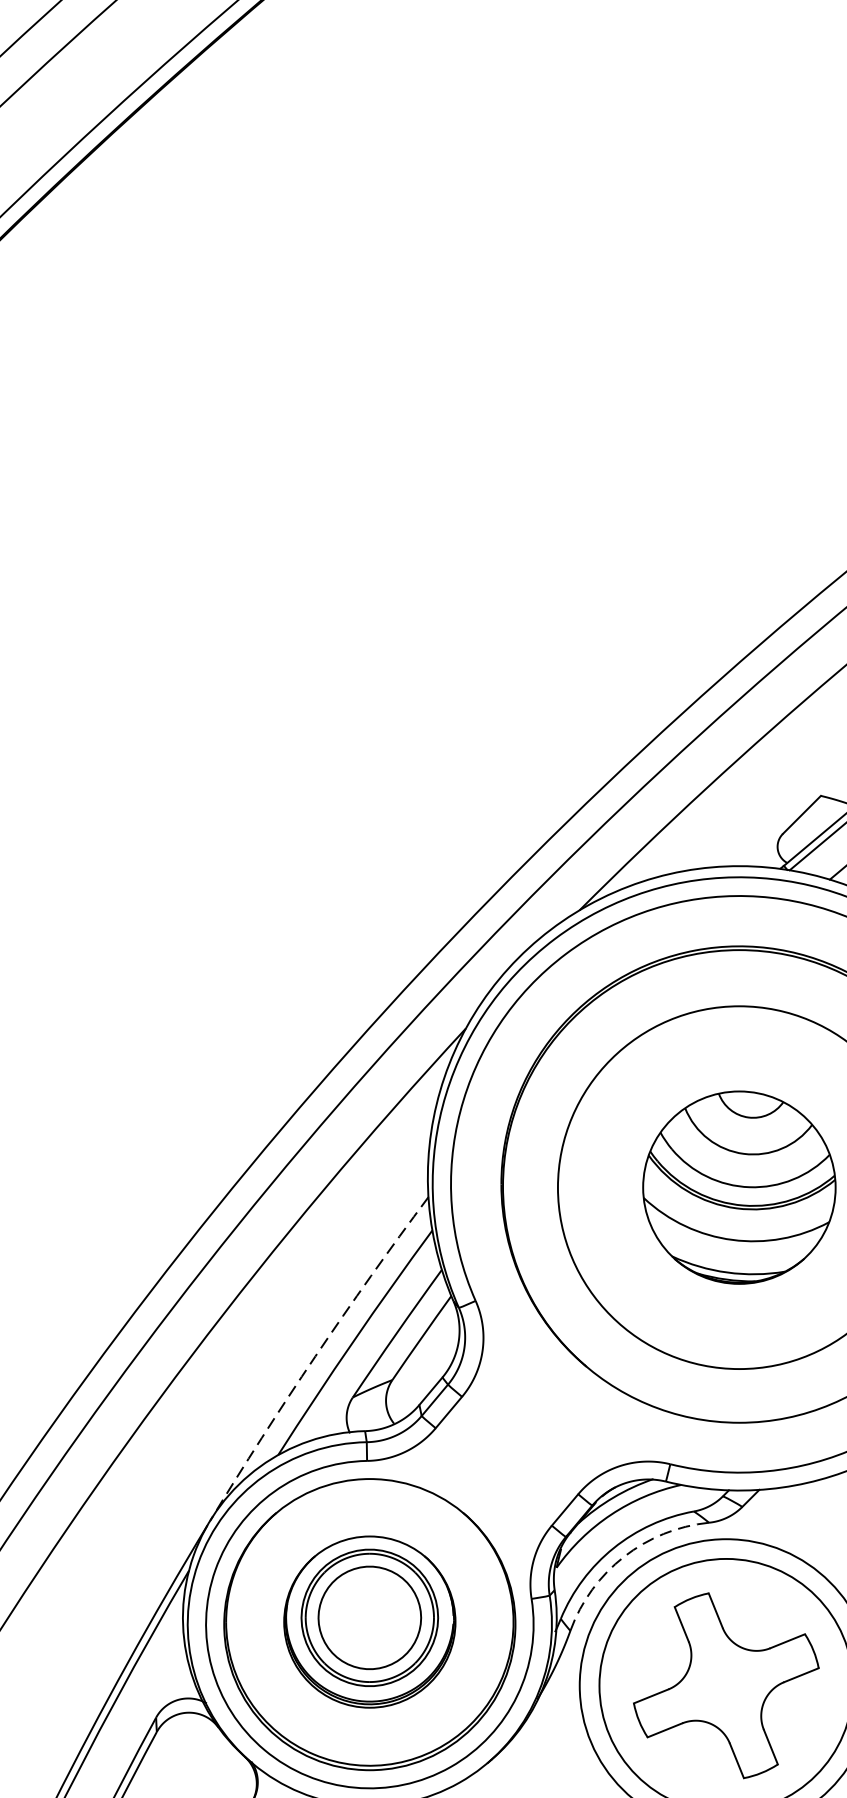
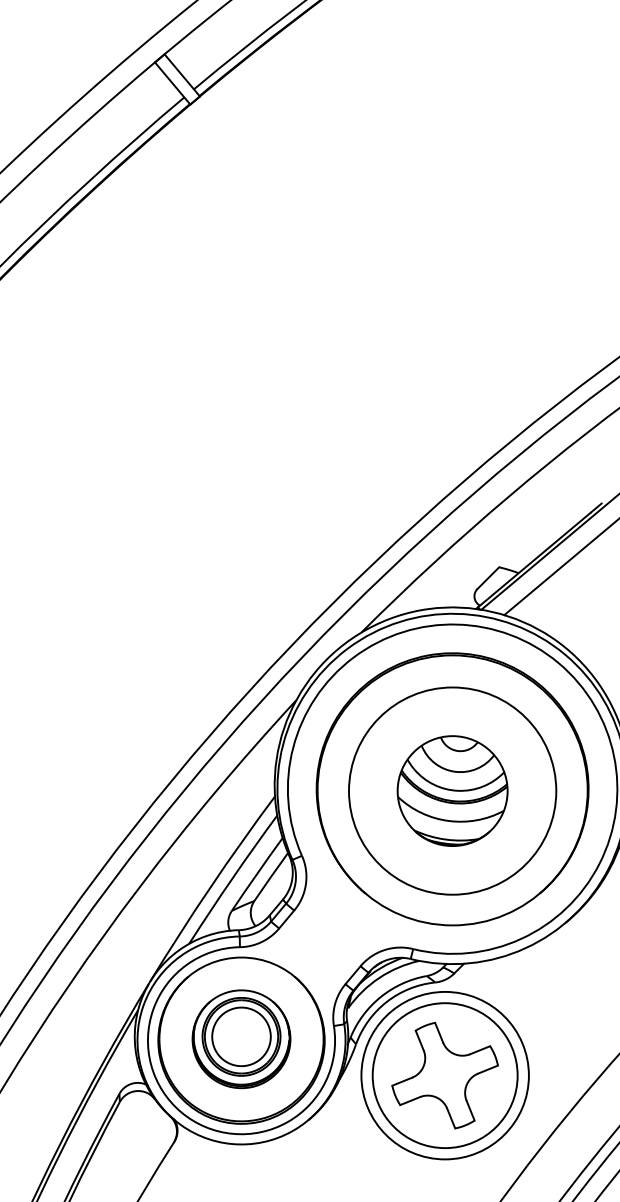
arc: (315, 1356) -> (210, 887), dashed -> solid
arc: (623, 1555) -> (386, 1001), dashed -> solid

